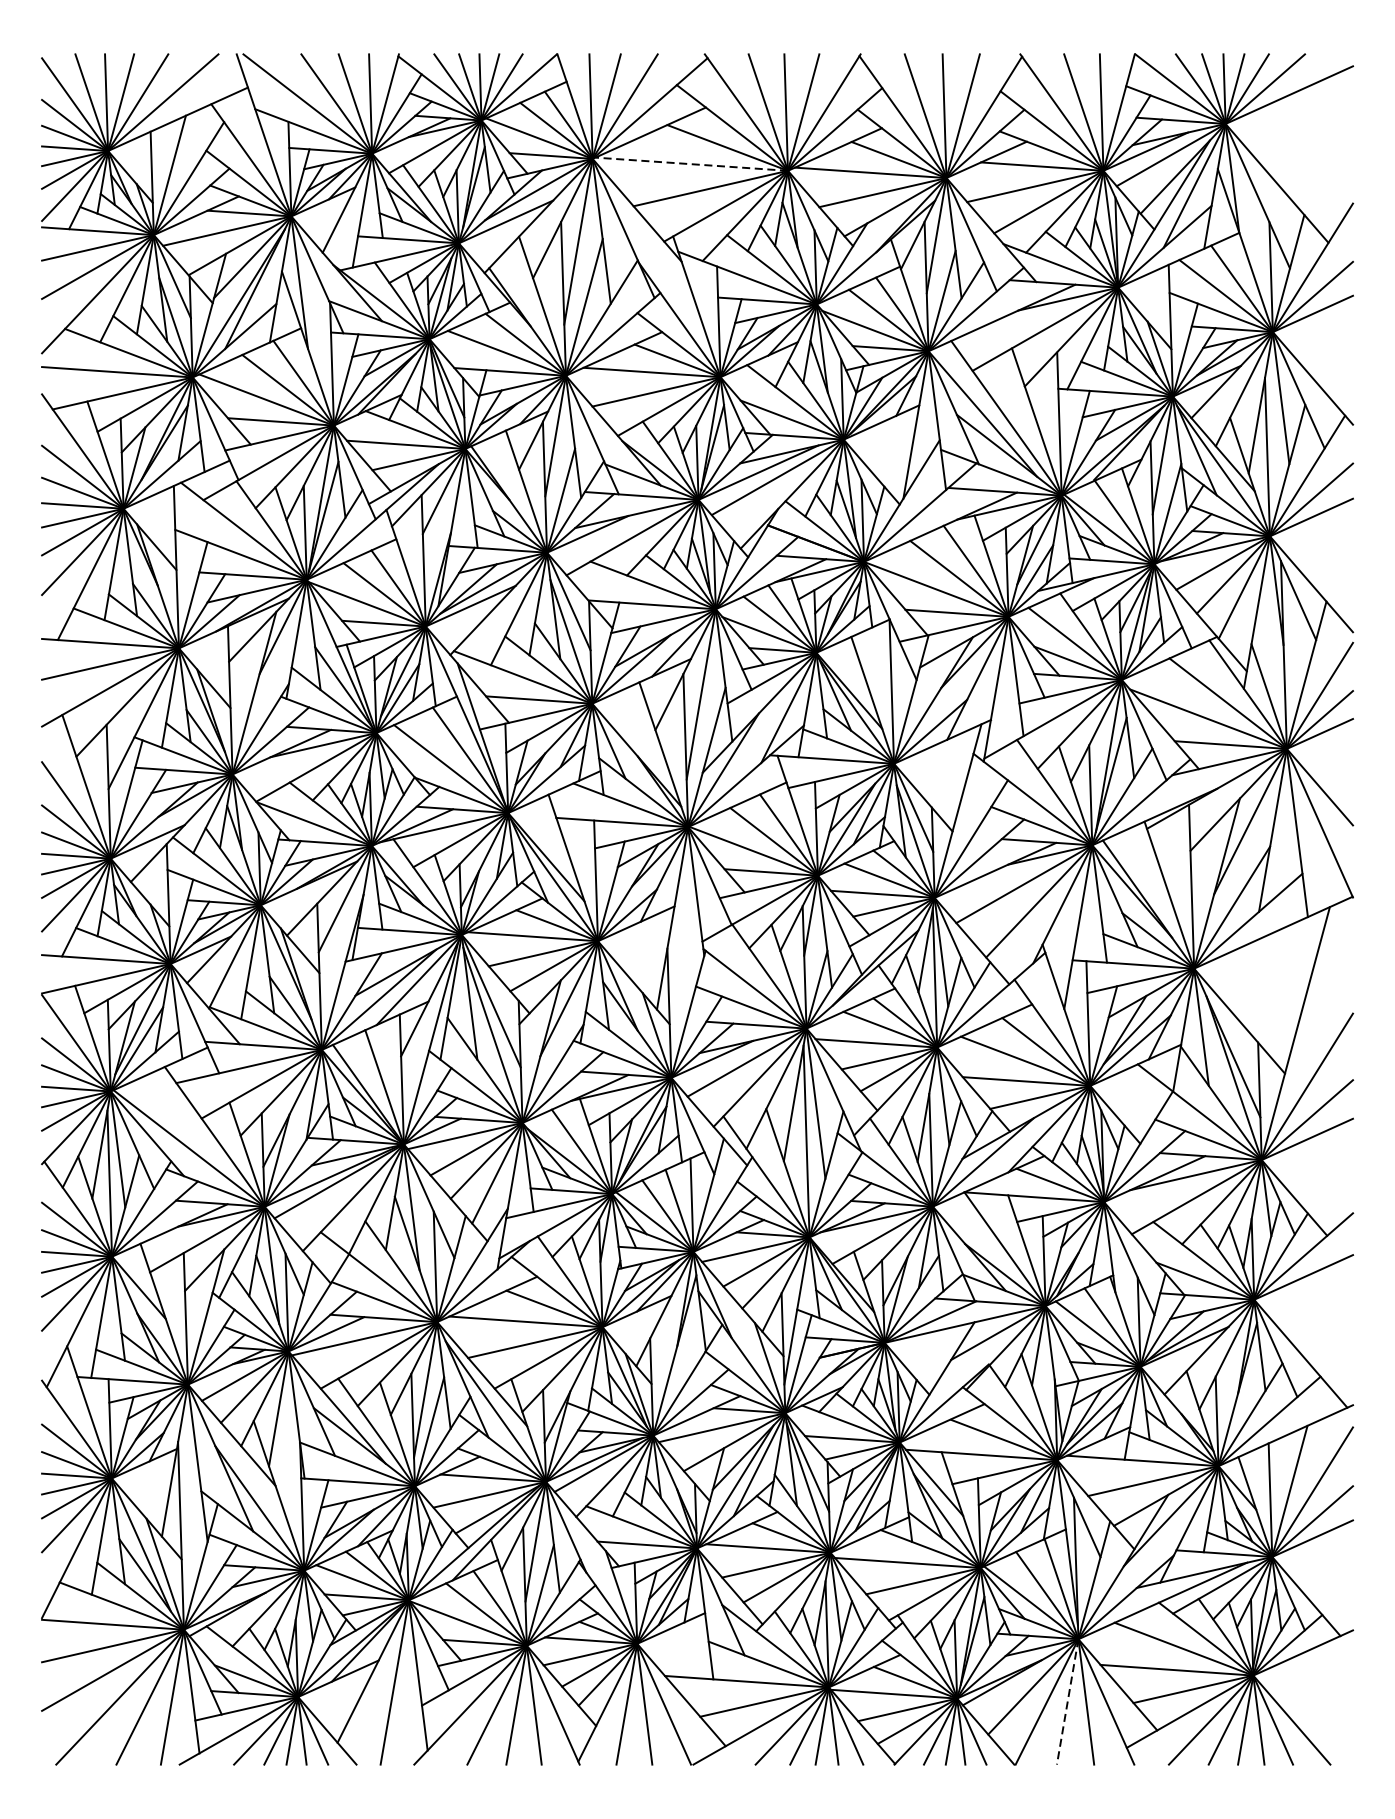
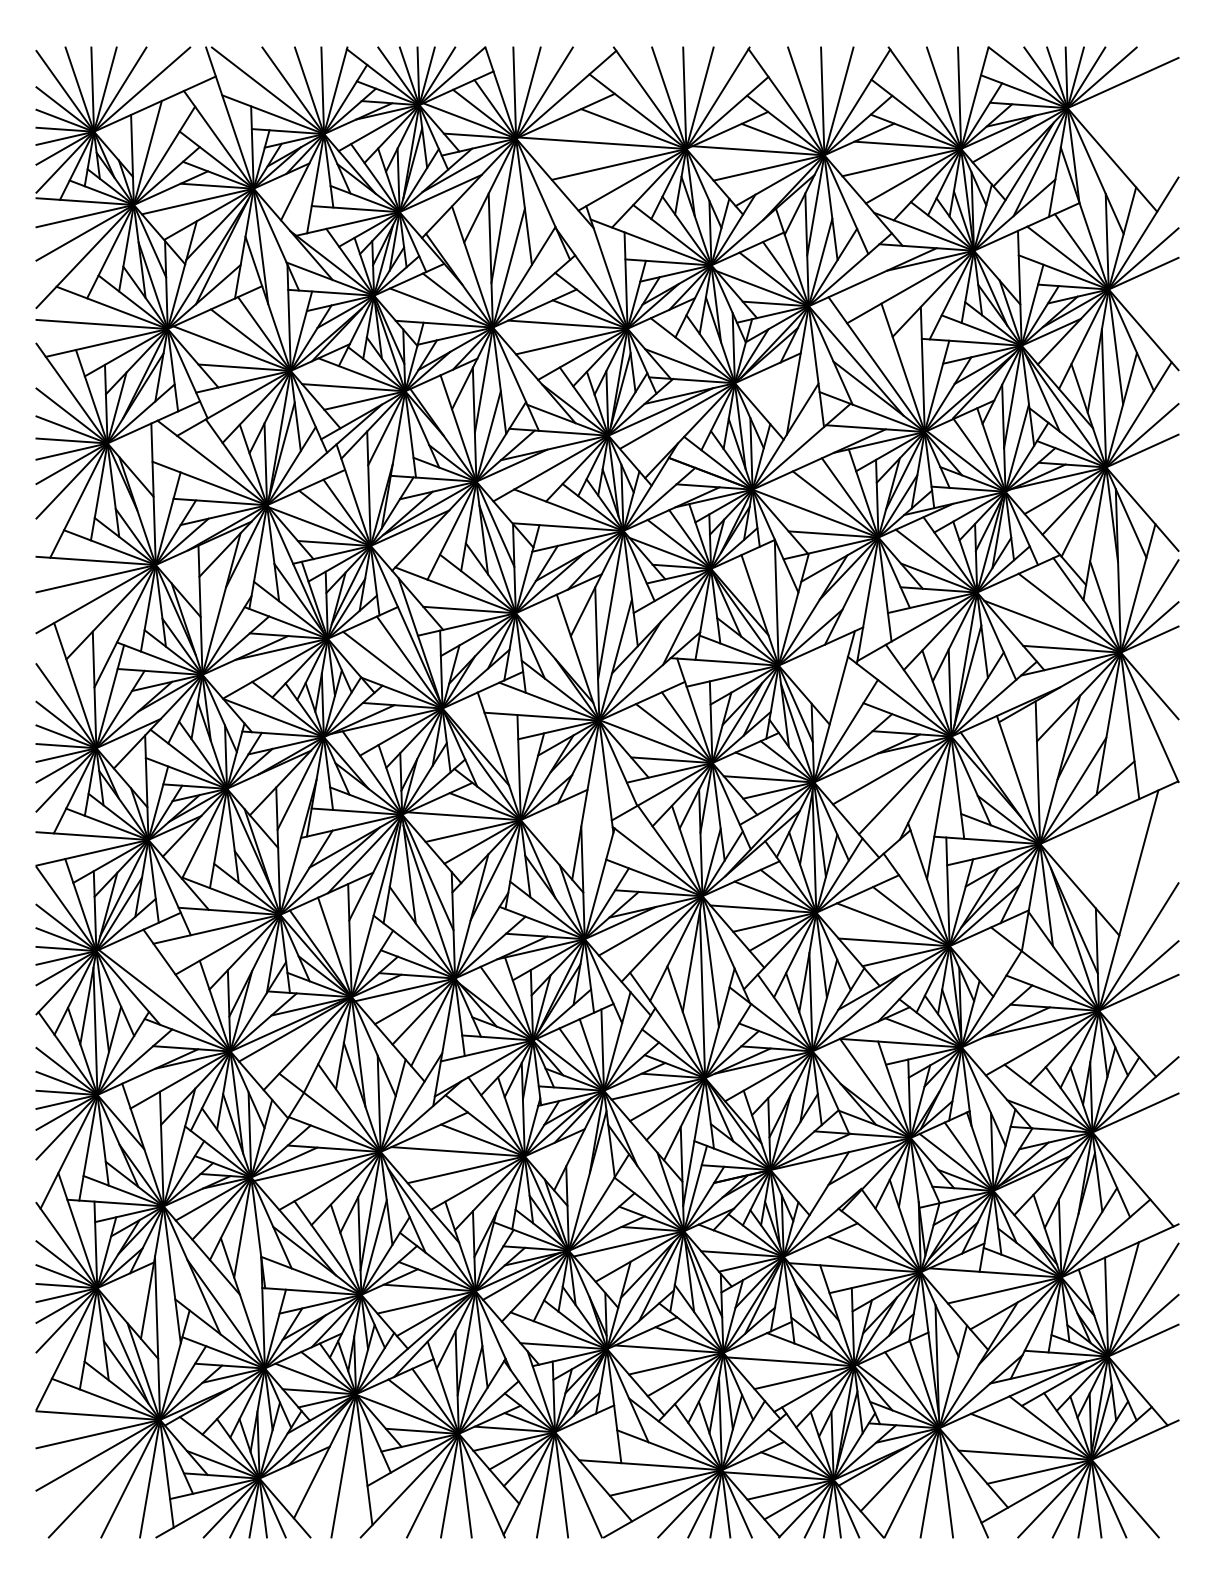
line: (690, 164) -> (601, 143), dashed -> solid
line: (1067, 1702) -> (929, 1483), dashed -> solid

